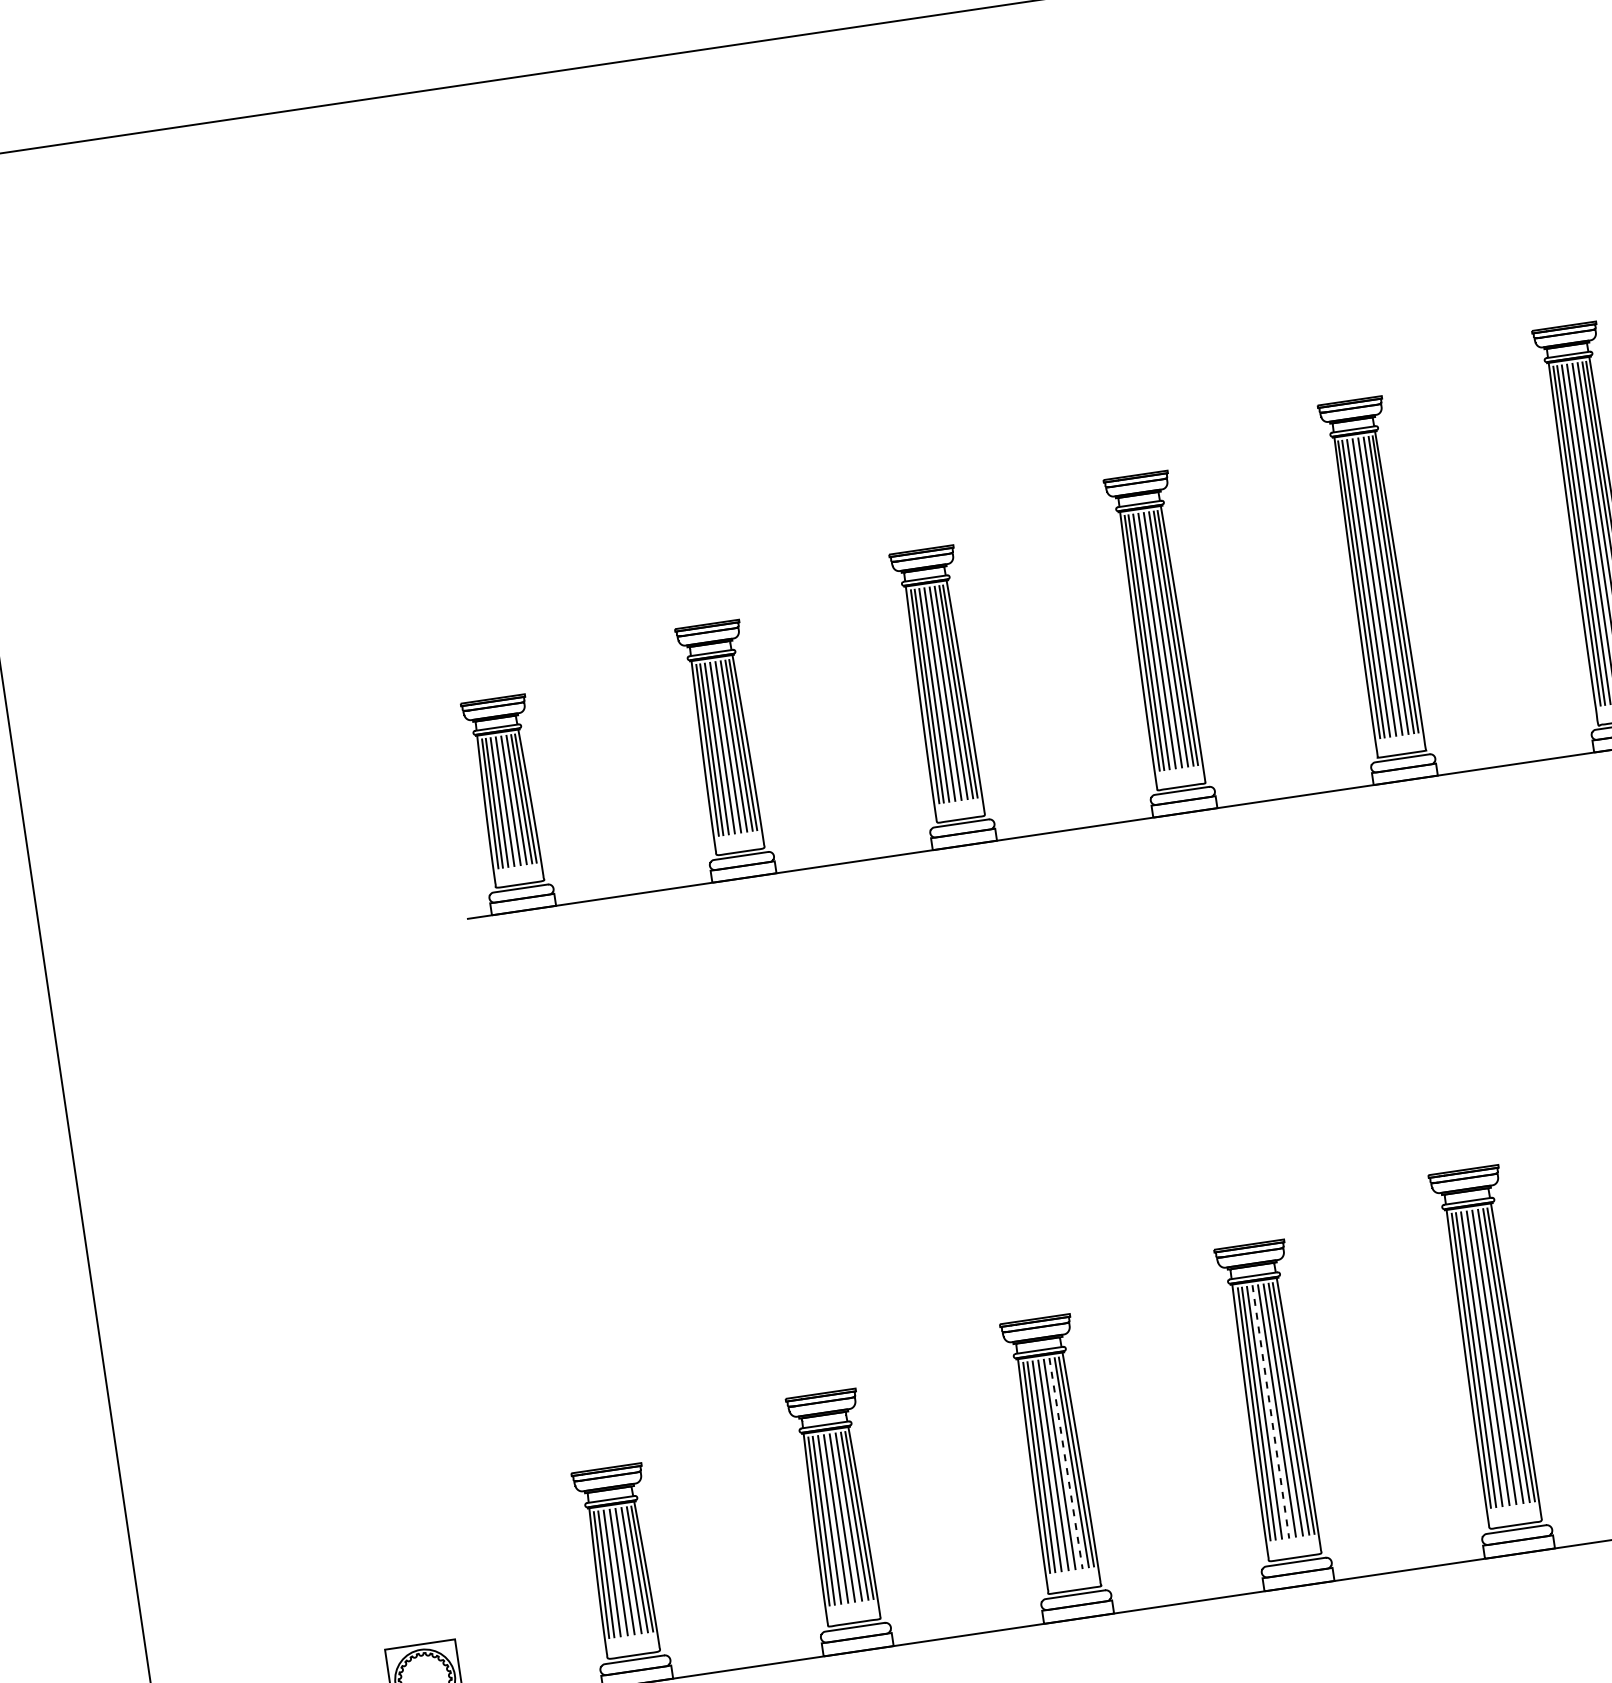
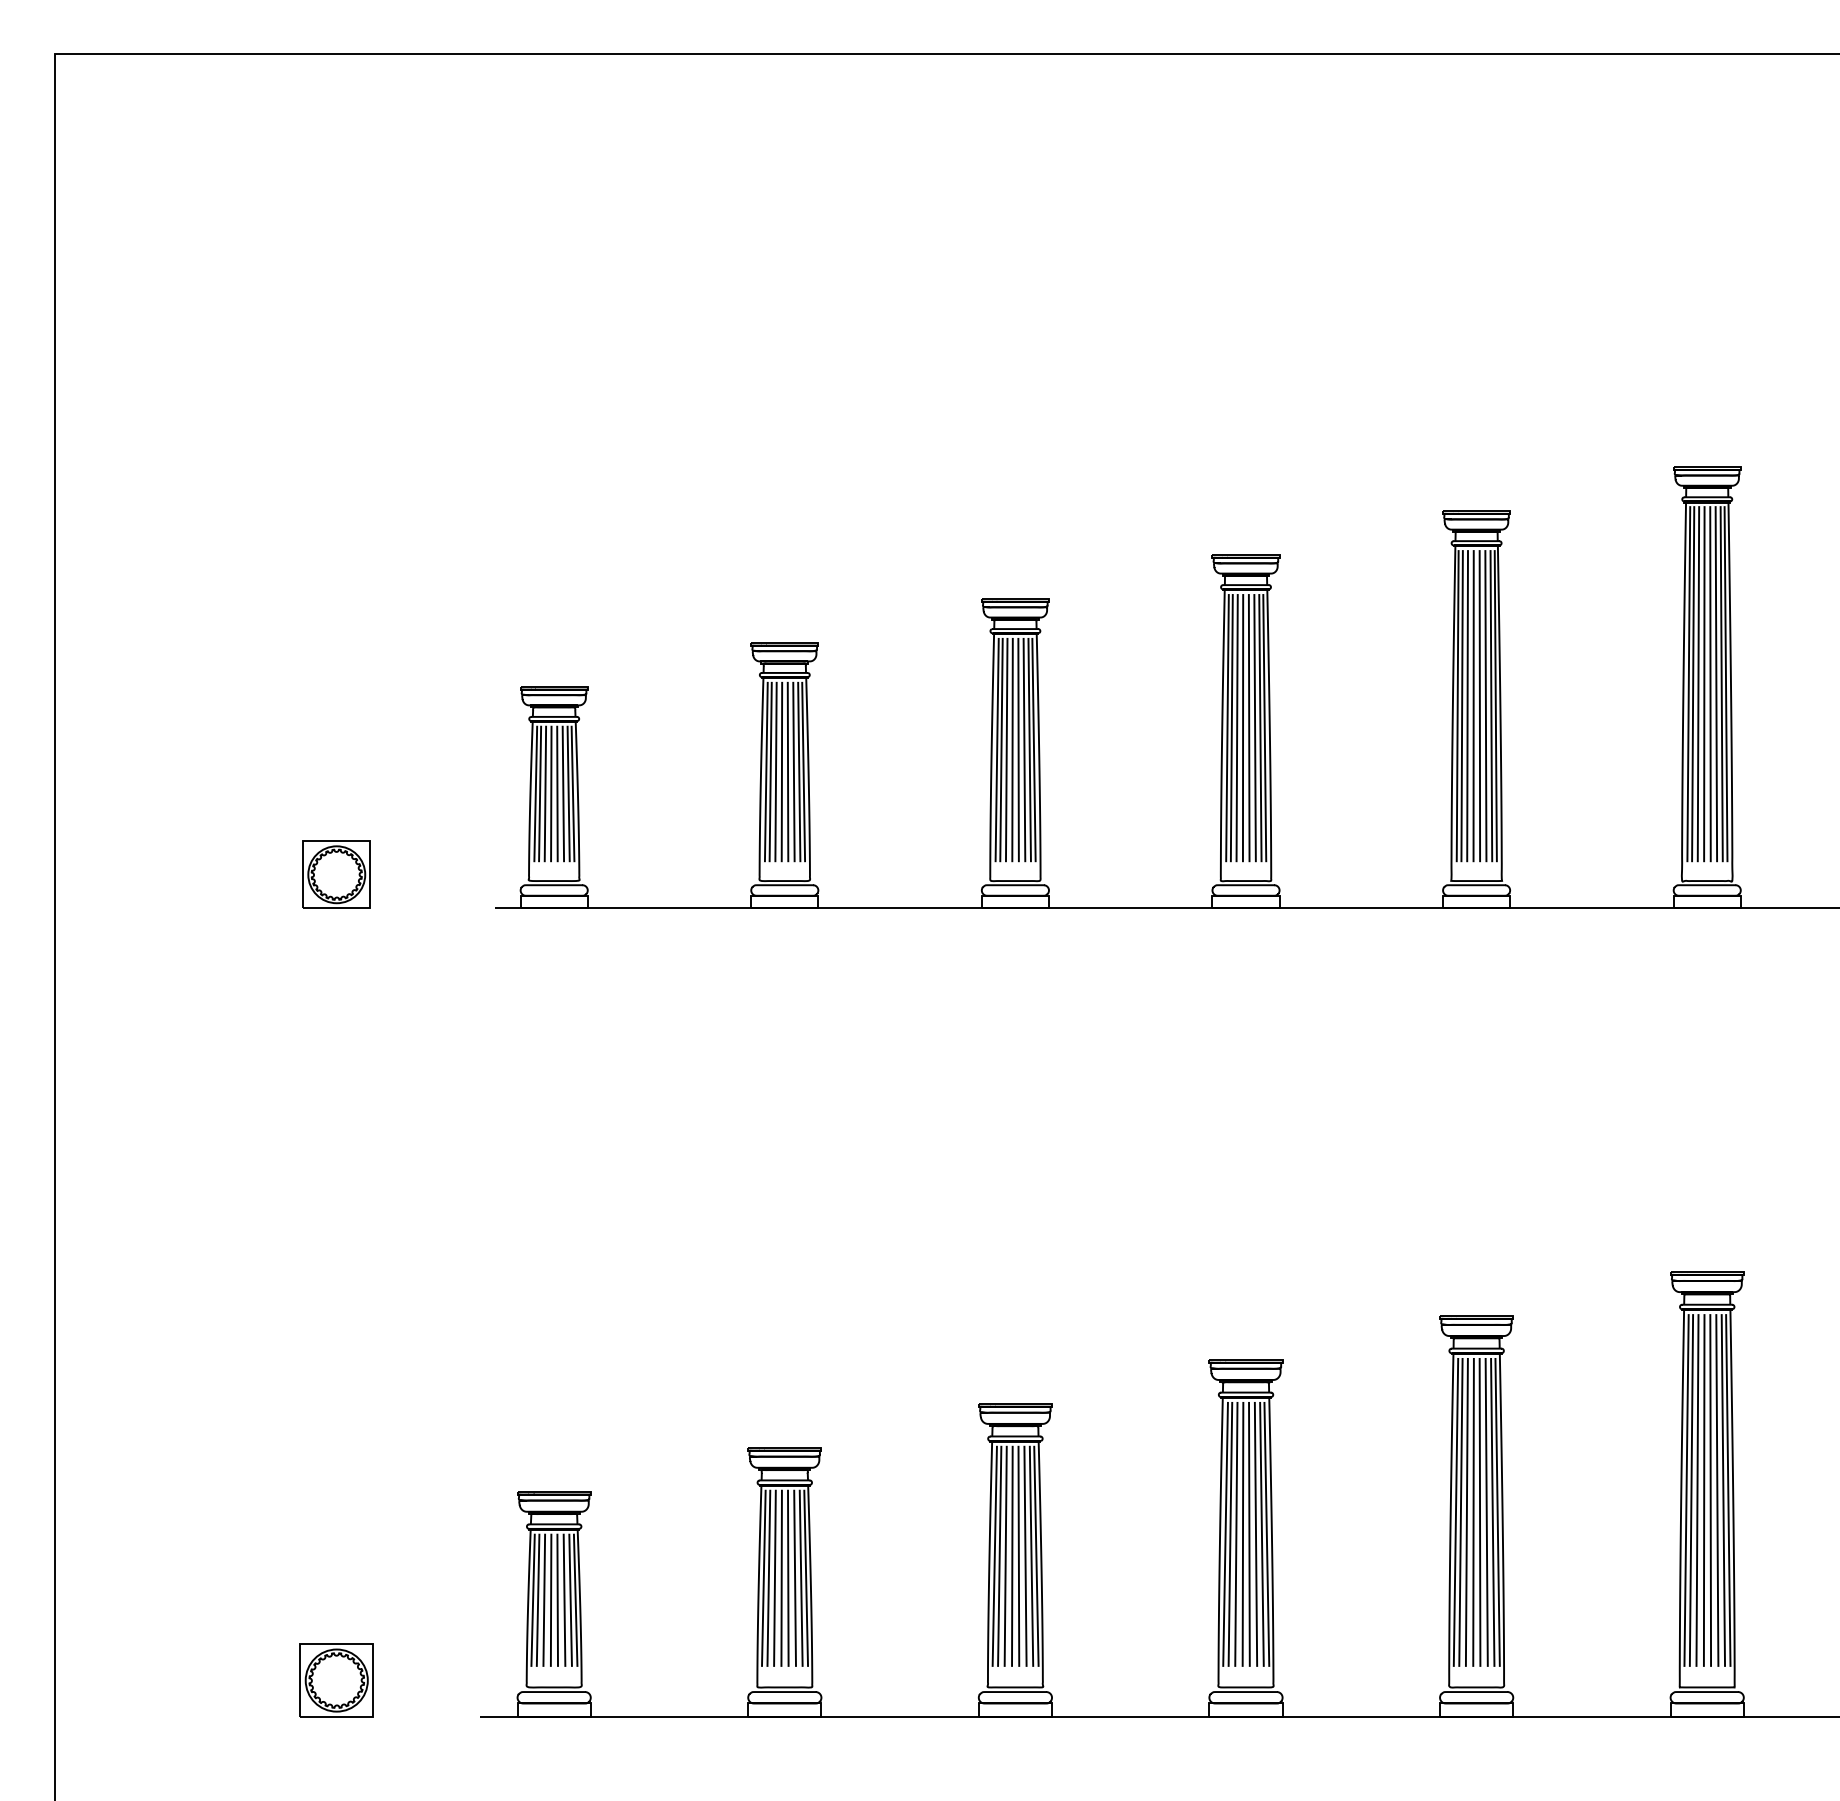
part: (311, 909) -> (336, 874), added
line: (1271, 1411) -> (1243, 1534), dashed -> solid
line: (1066, 1463) -> (1025, 1556), dashed -> solid

